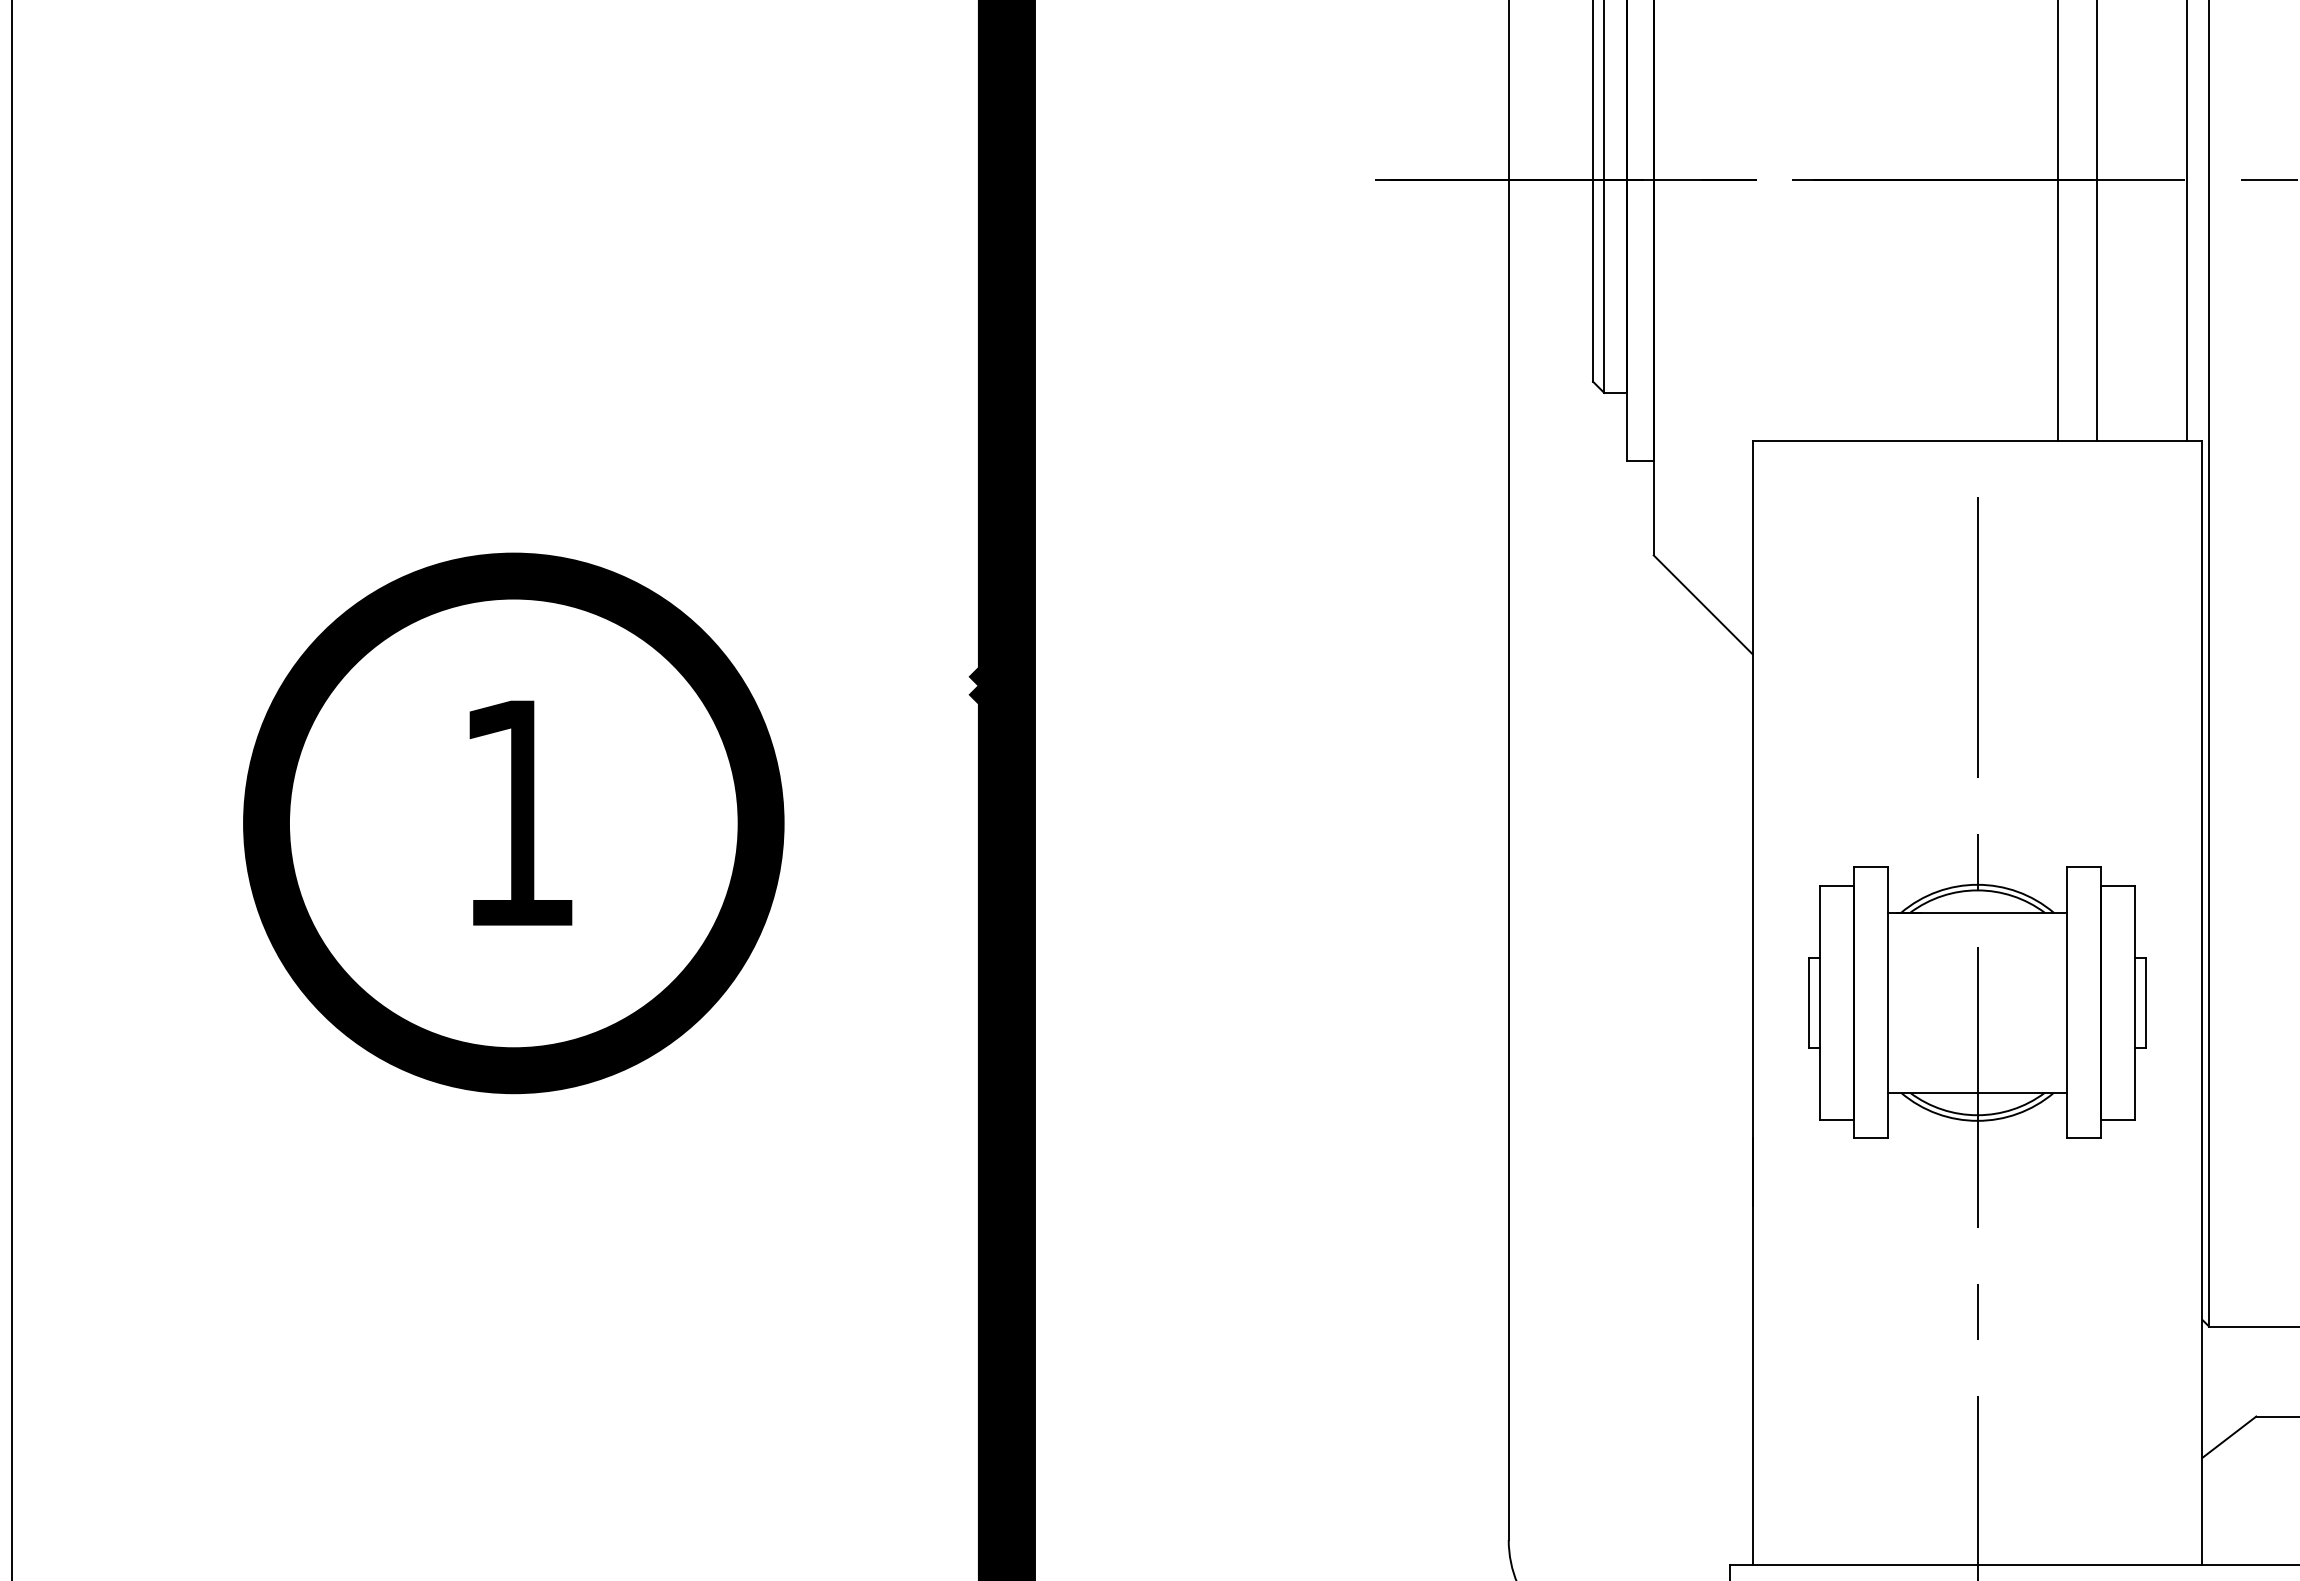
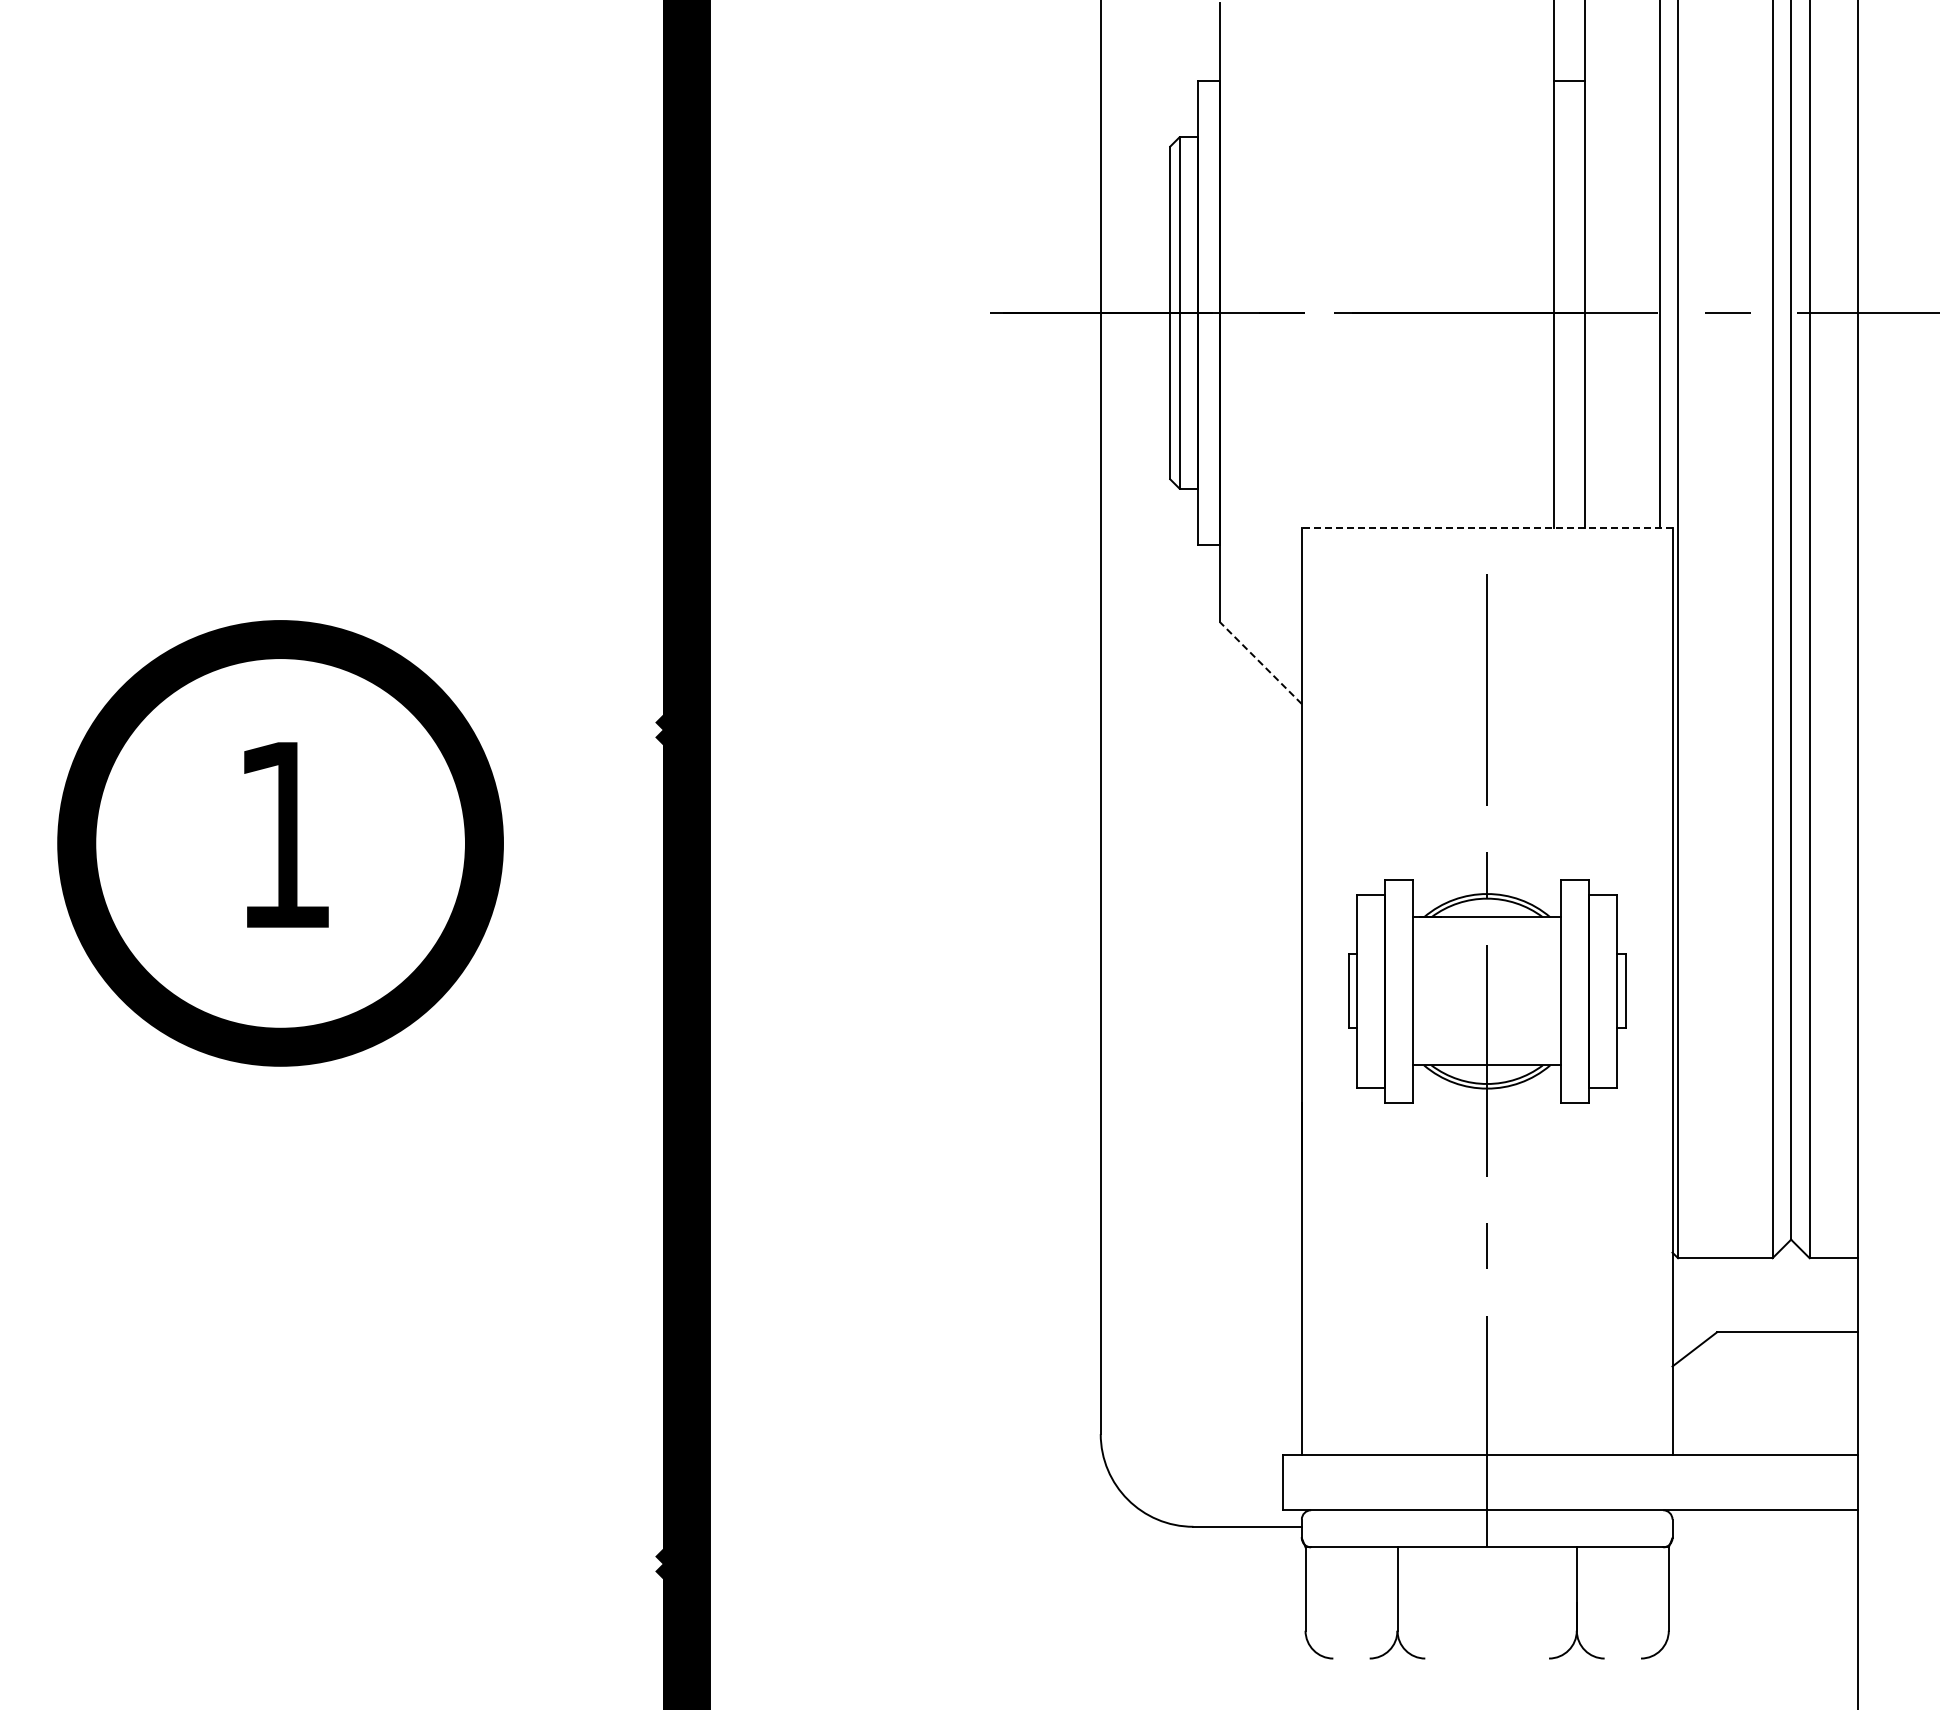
line: (1976, 440) -> (1486, 527), solid -> dashed
line: (1703, 605) -> (1261, 663), solid -> dashed

